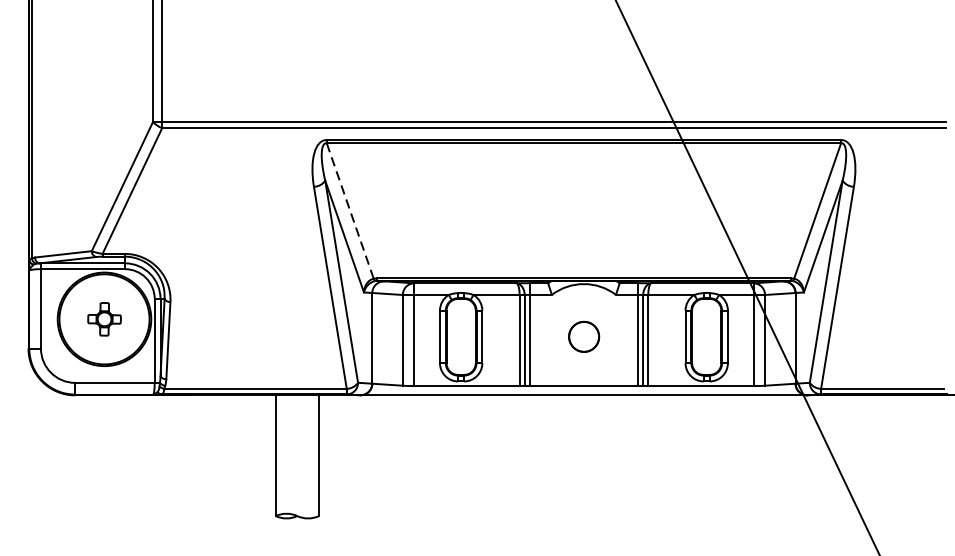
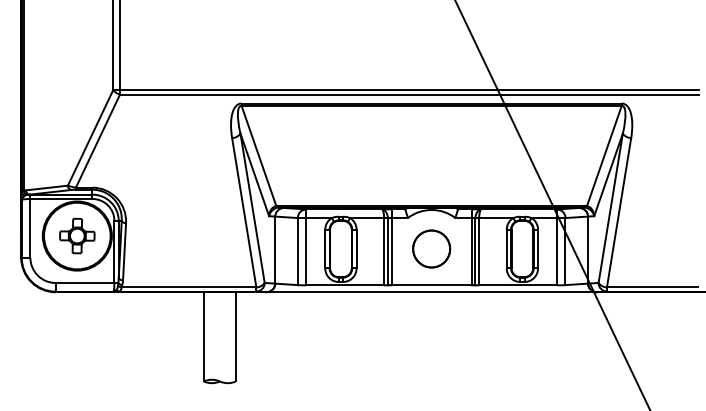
line: (350, 211) -> (259, 156), dashed -> solid
part: (104, 318) -> (77, 235), size x1.43
circle: (583, 336) -> (431, 248), size x1.67

